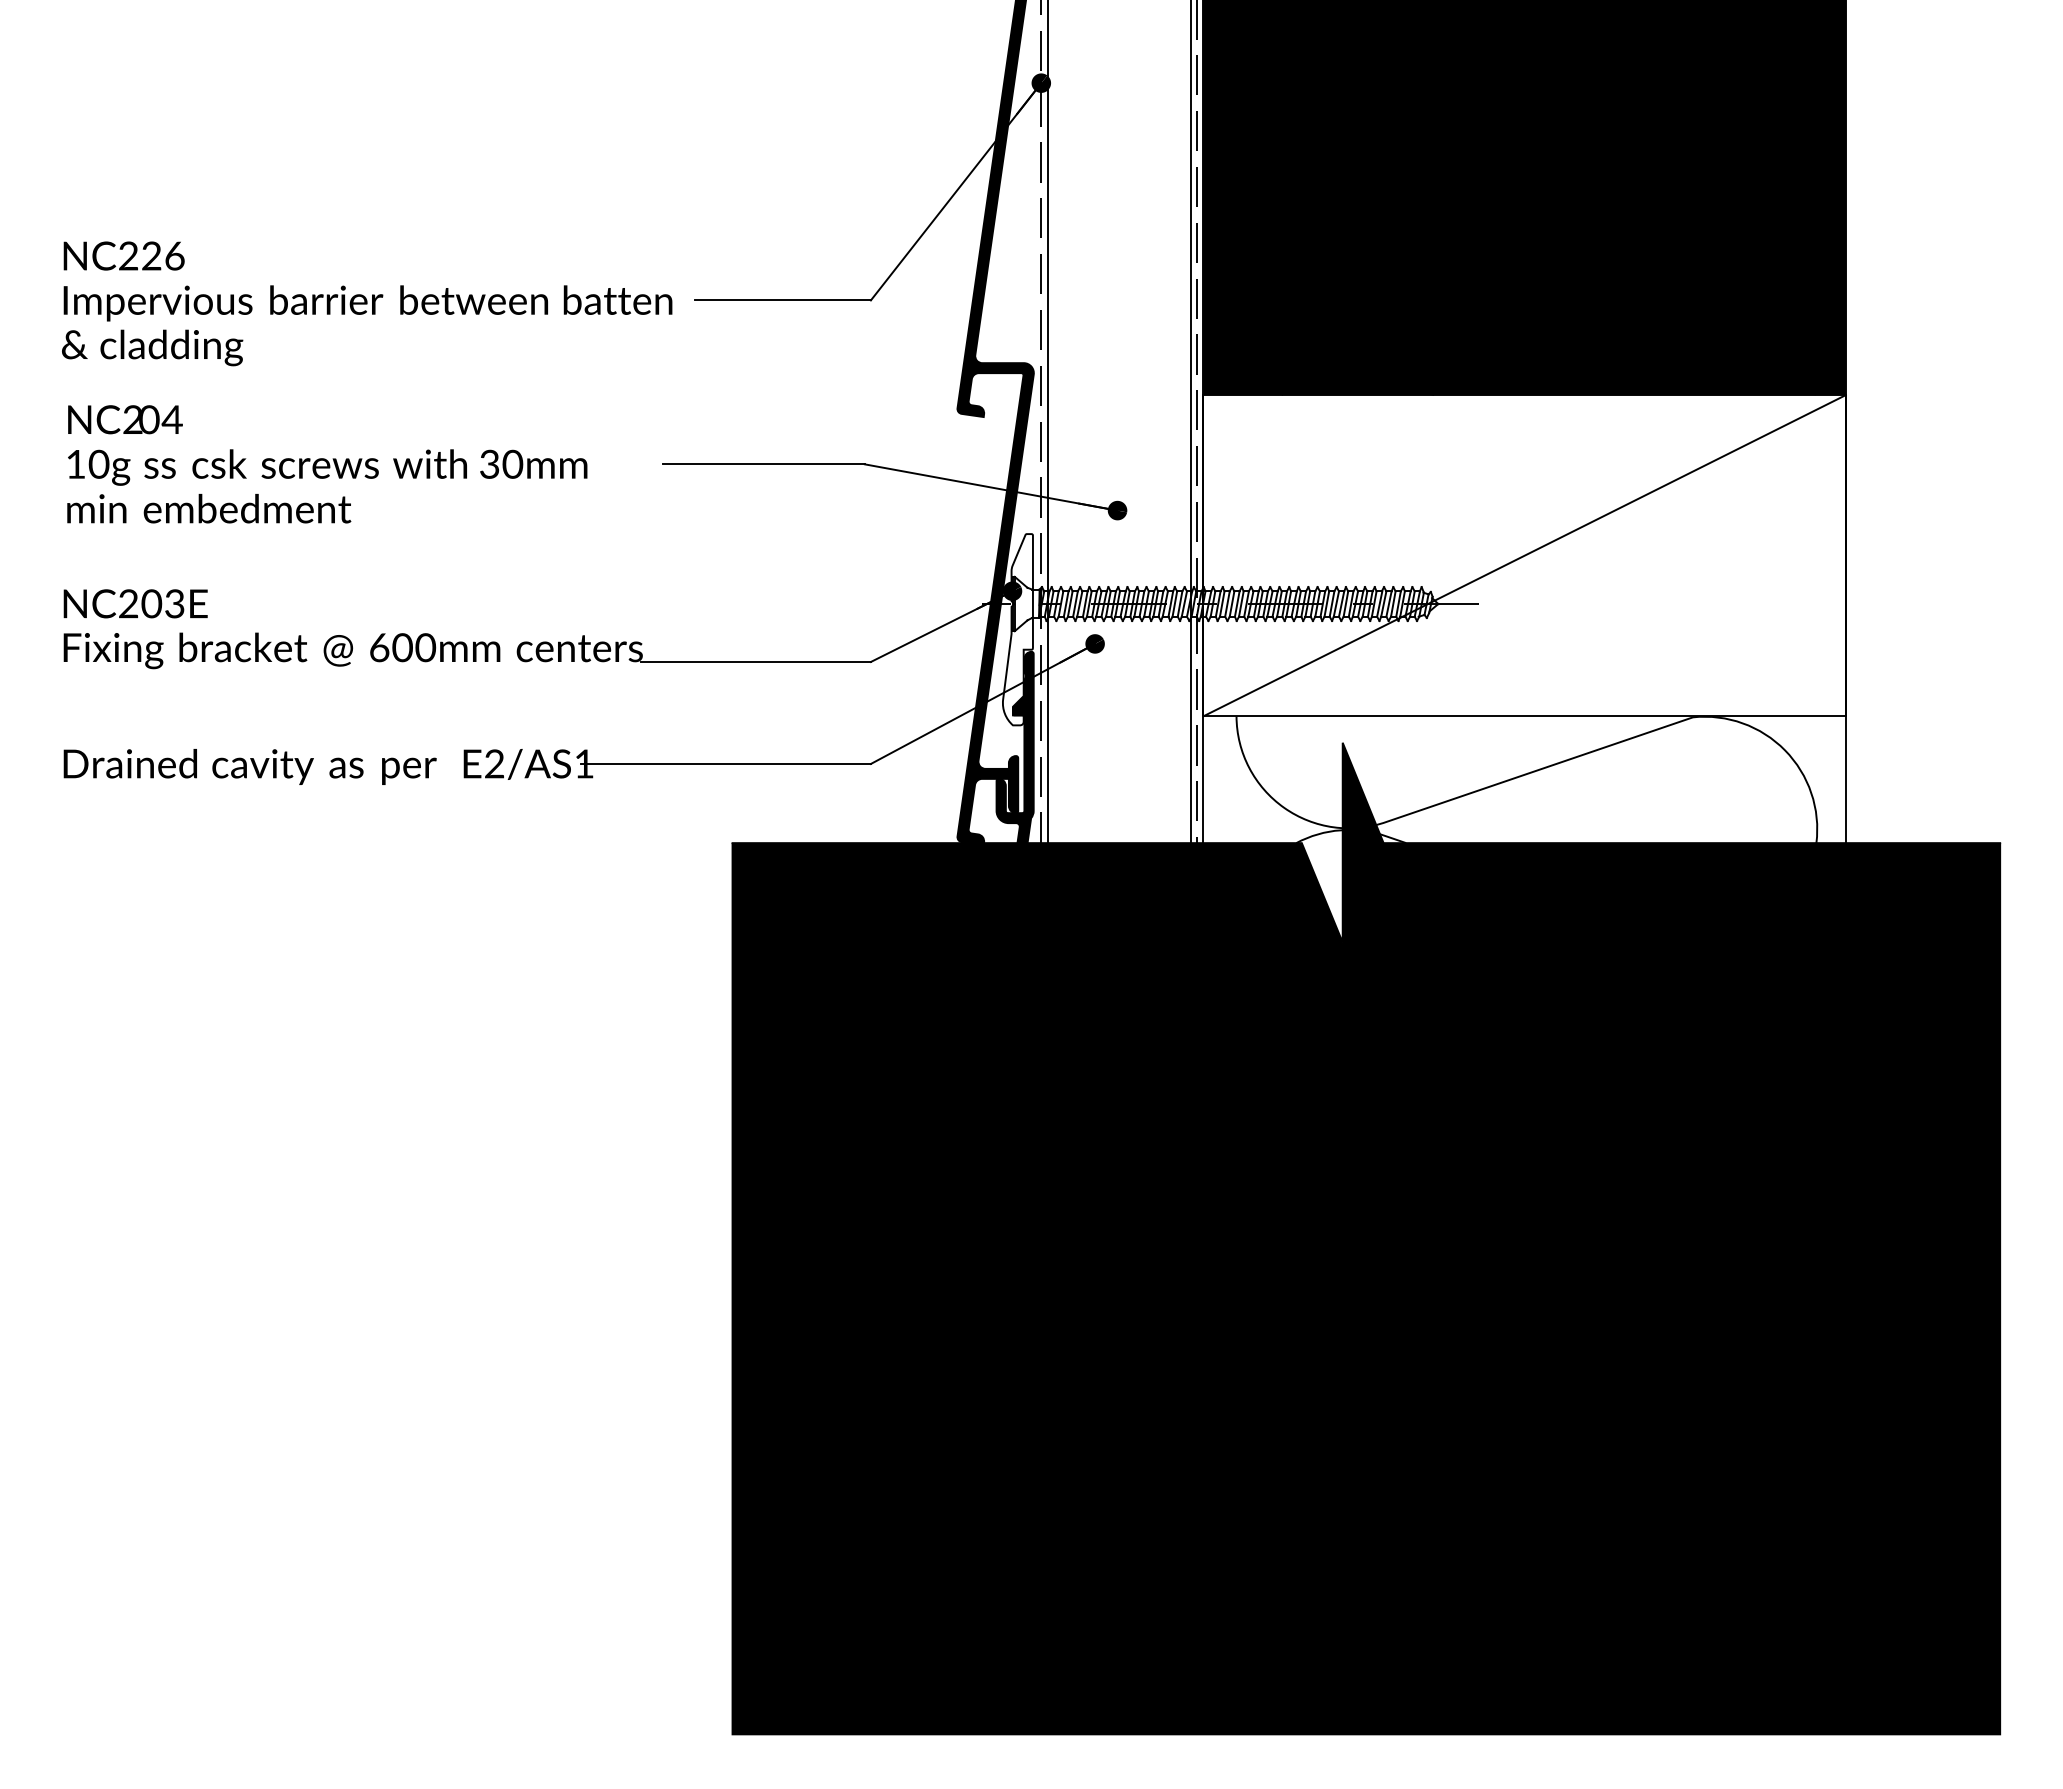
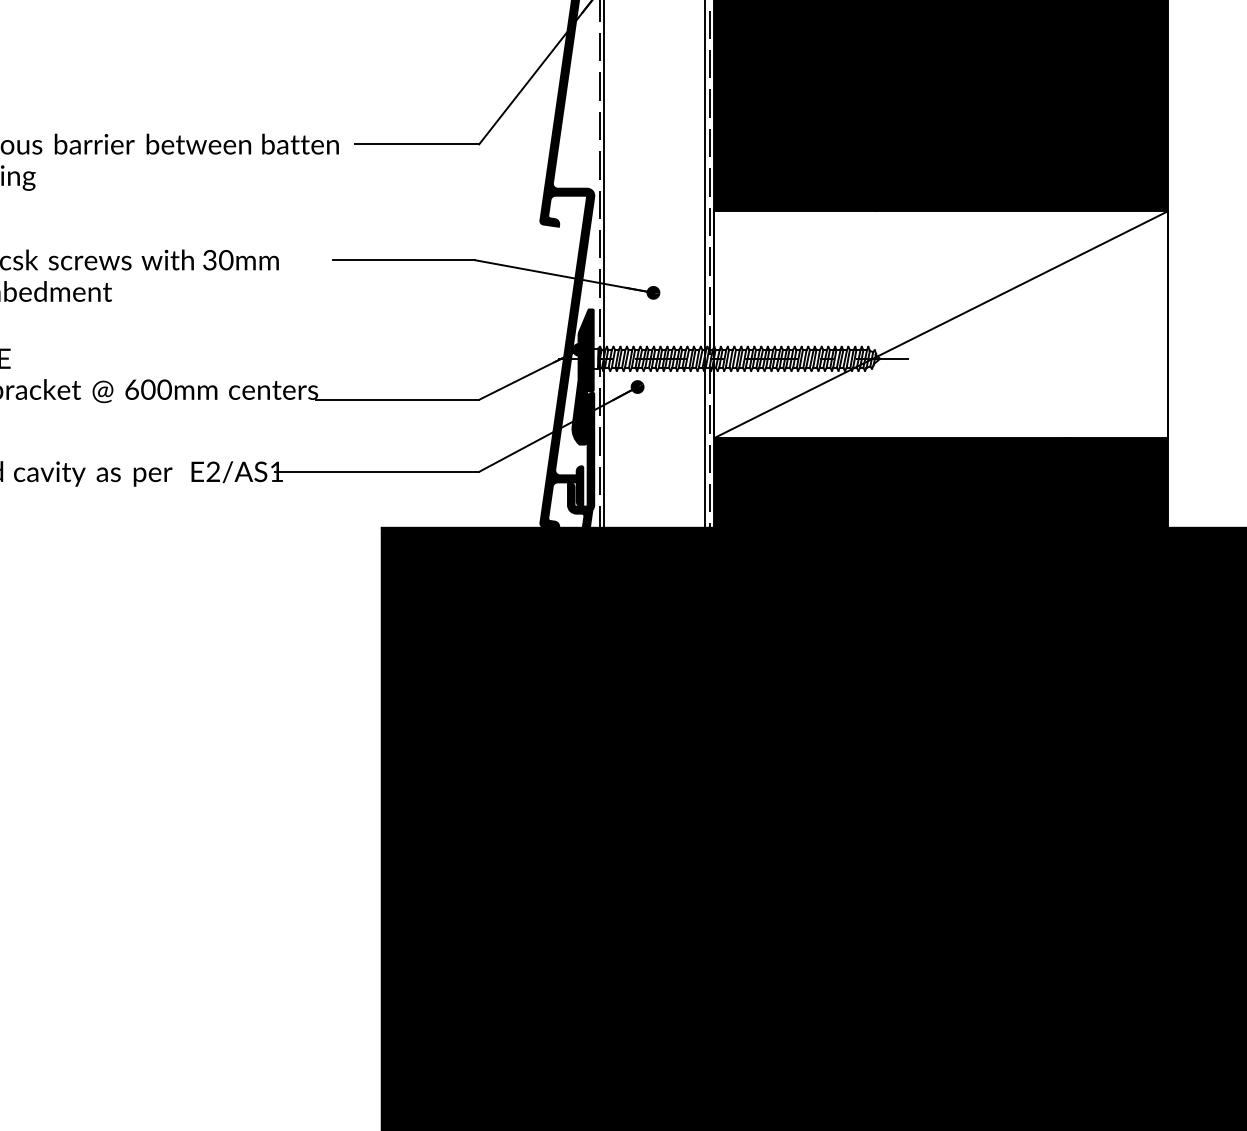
fill: (1017, 629) -> (582, 376), added
fill: (1524, 829) -> (940, 518), added

